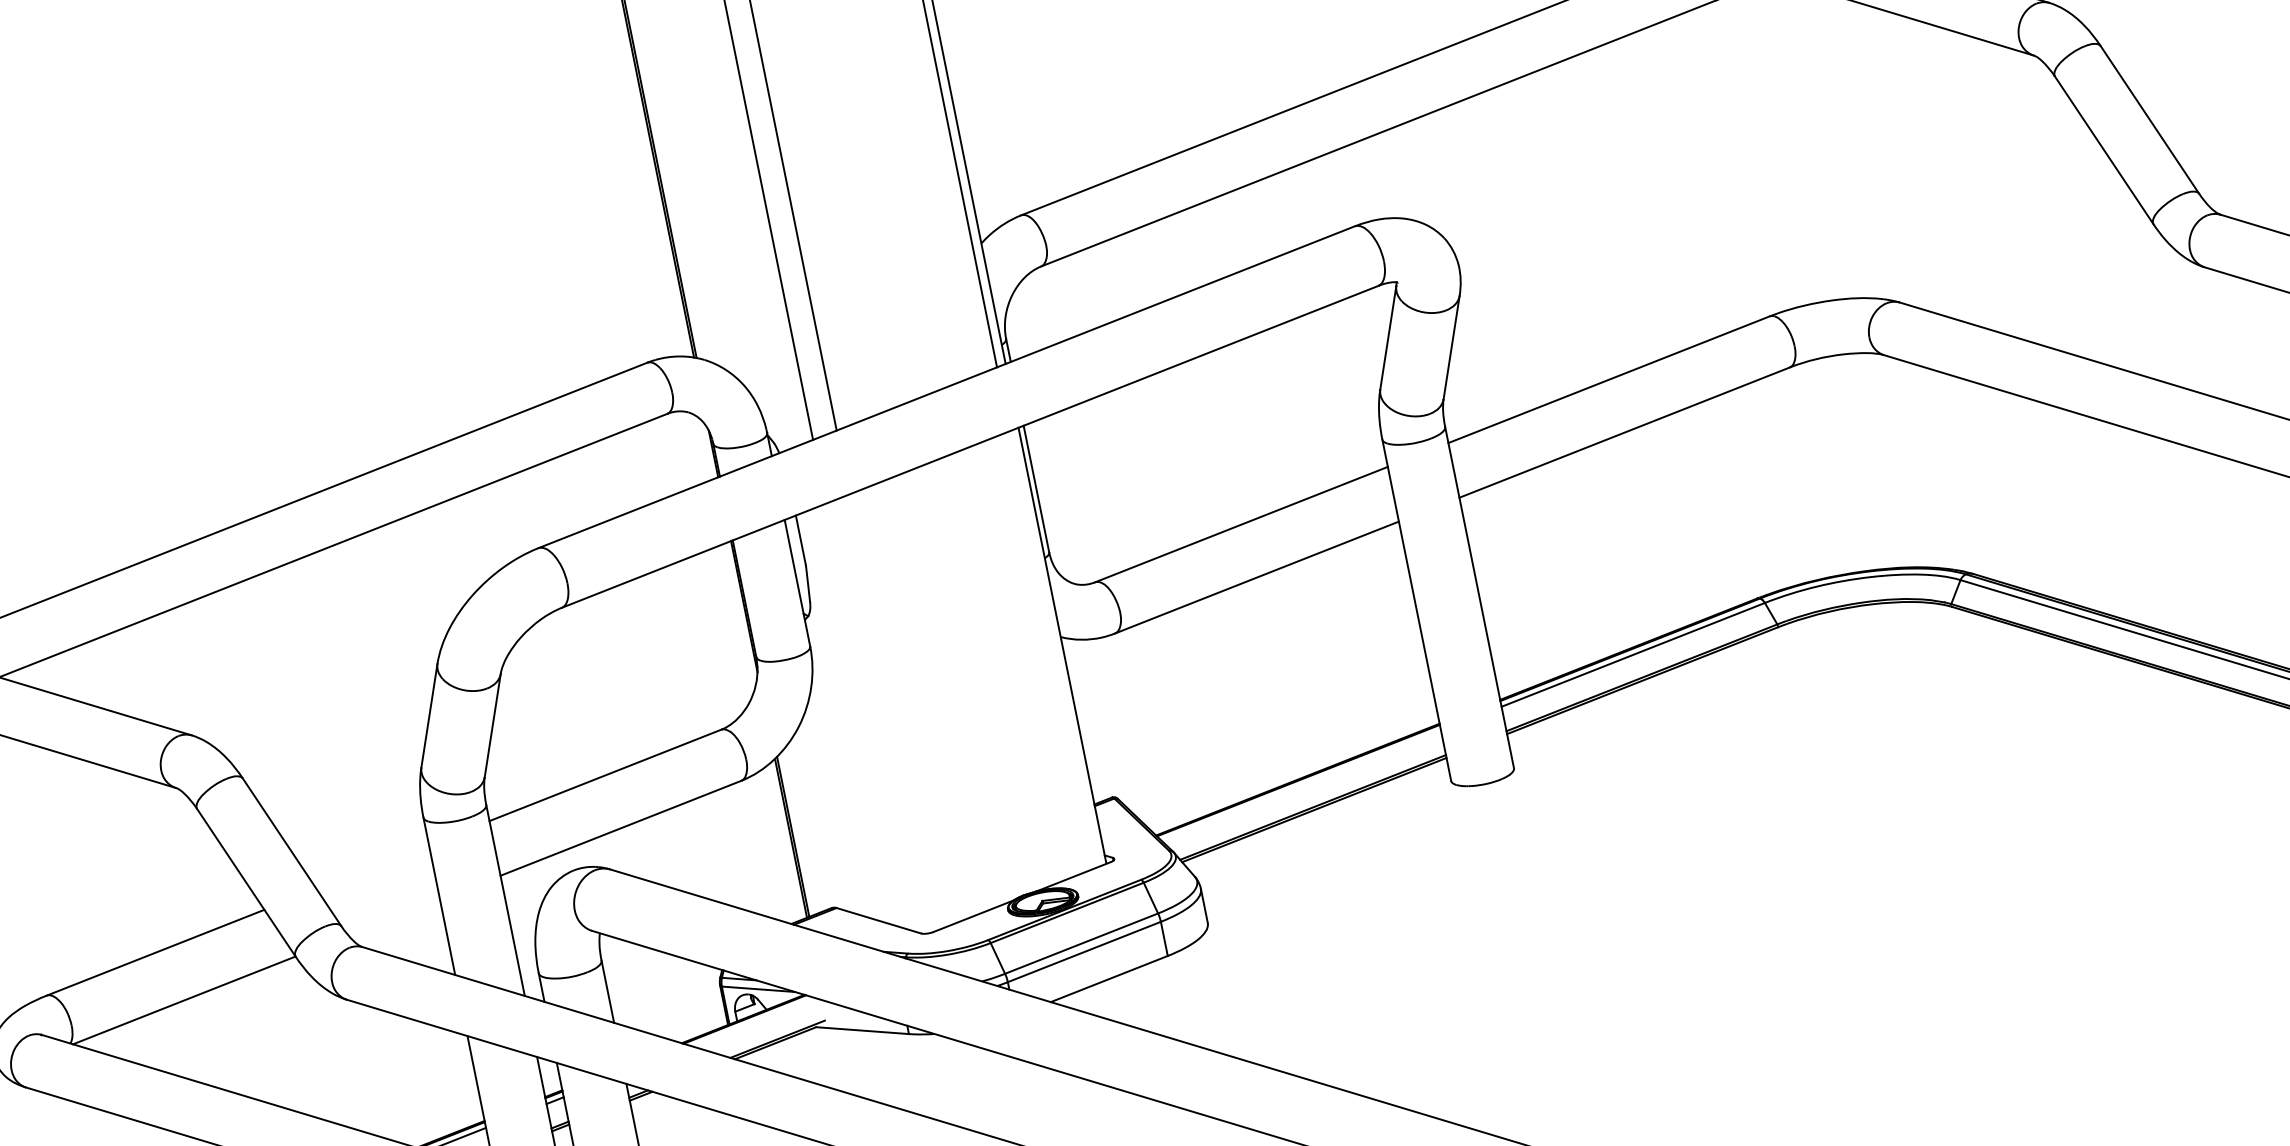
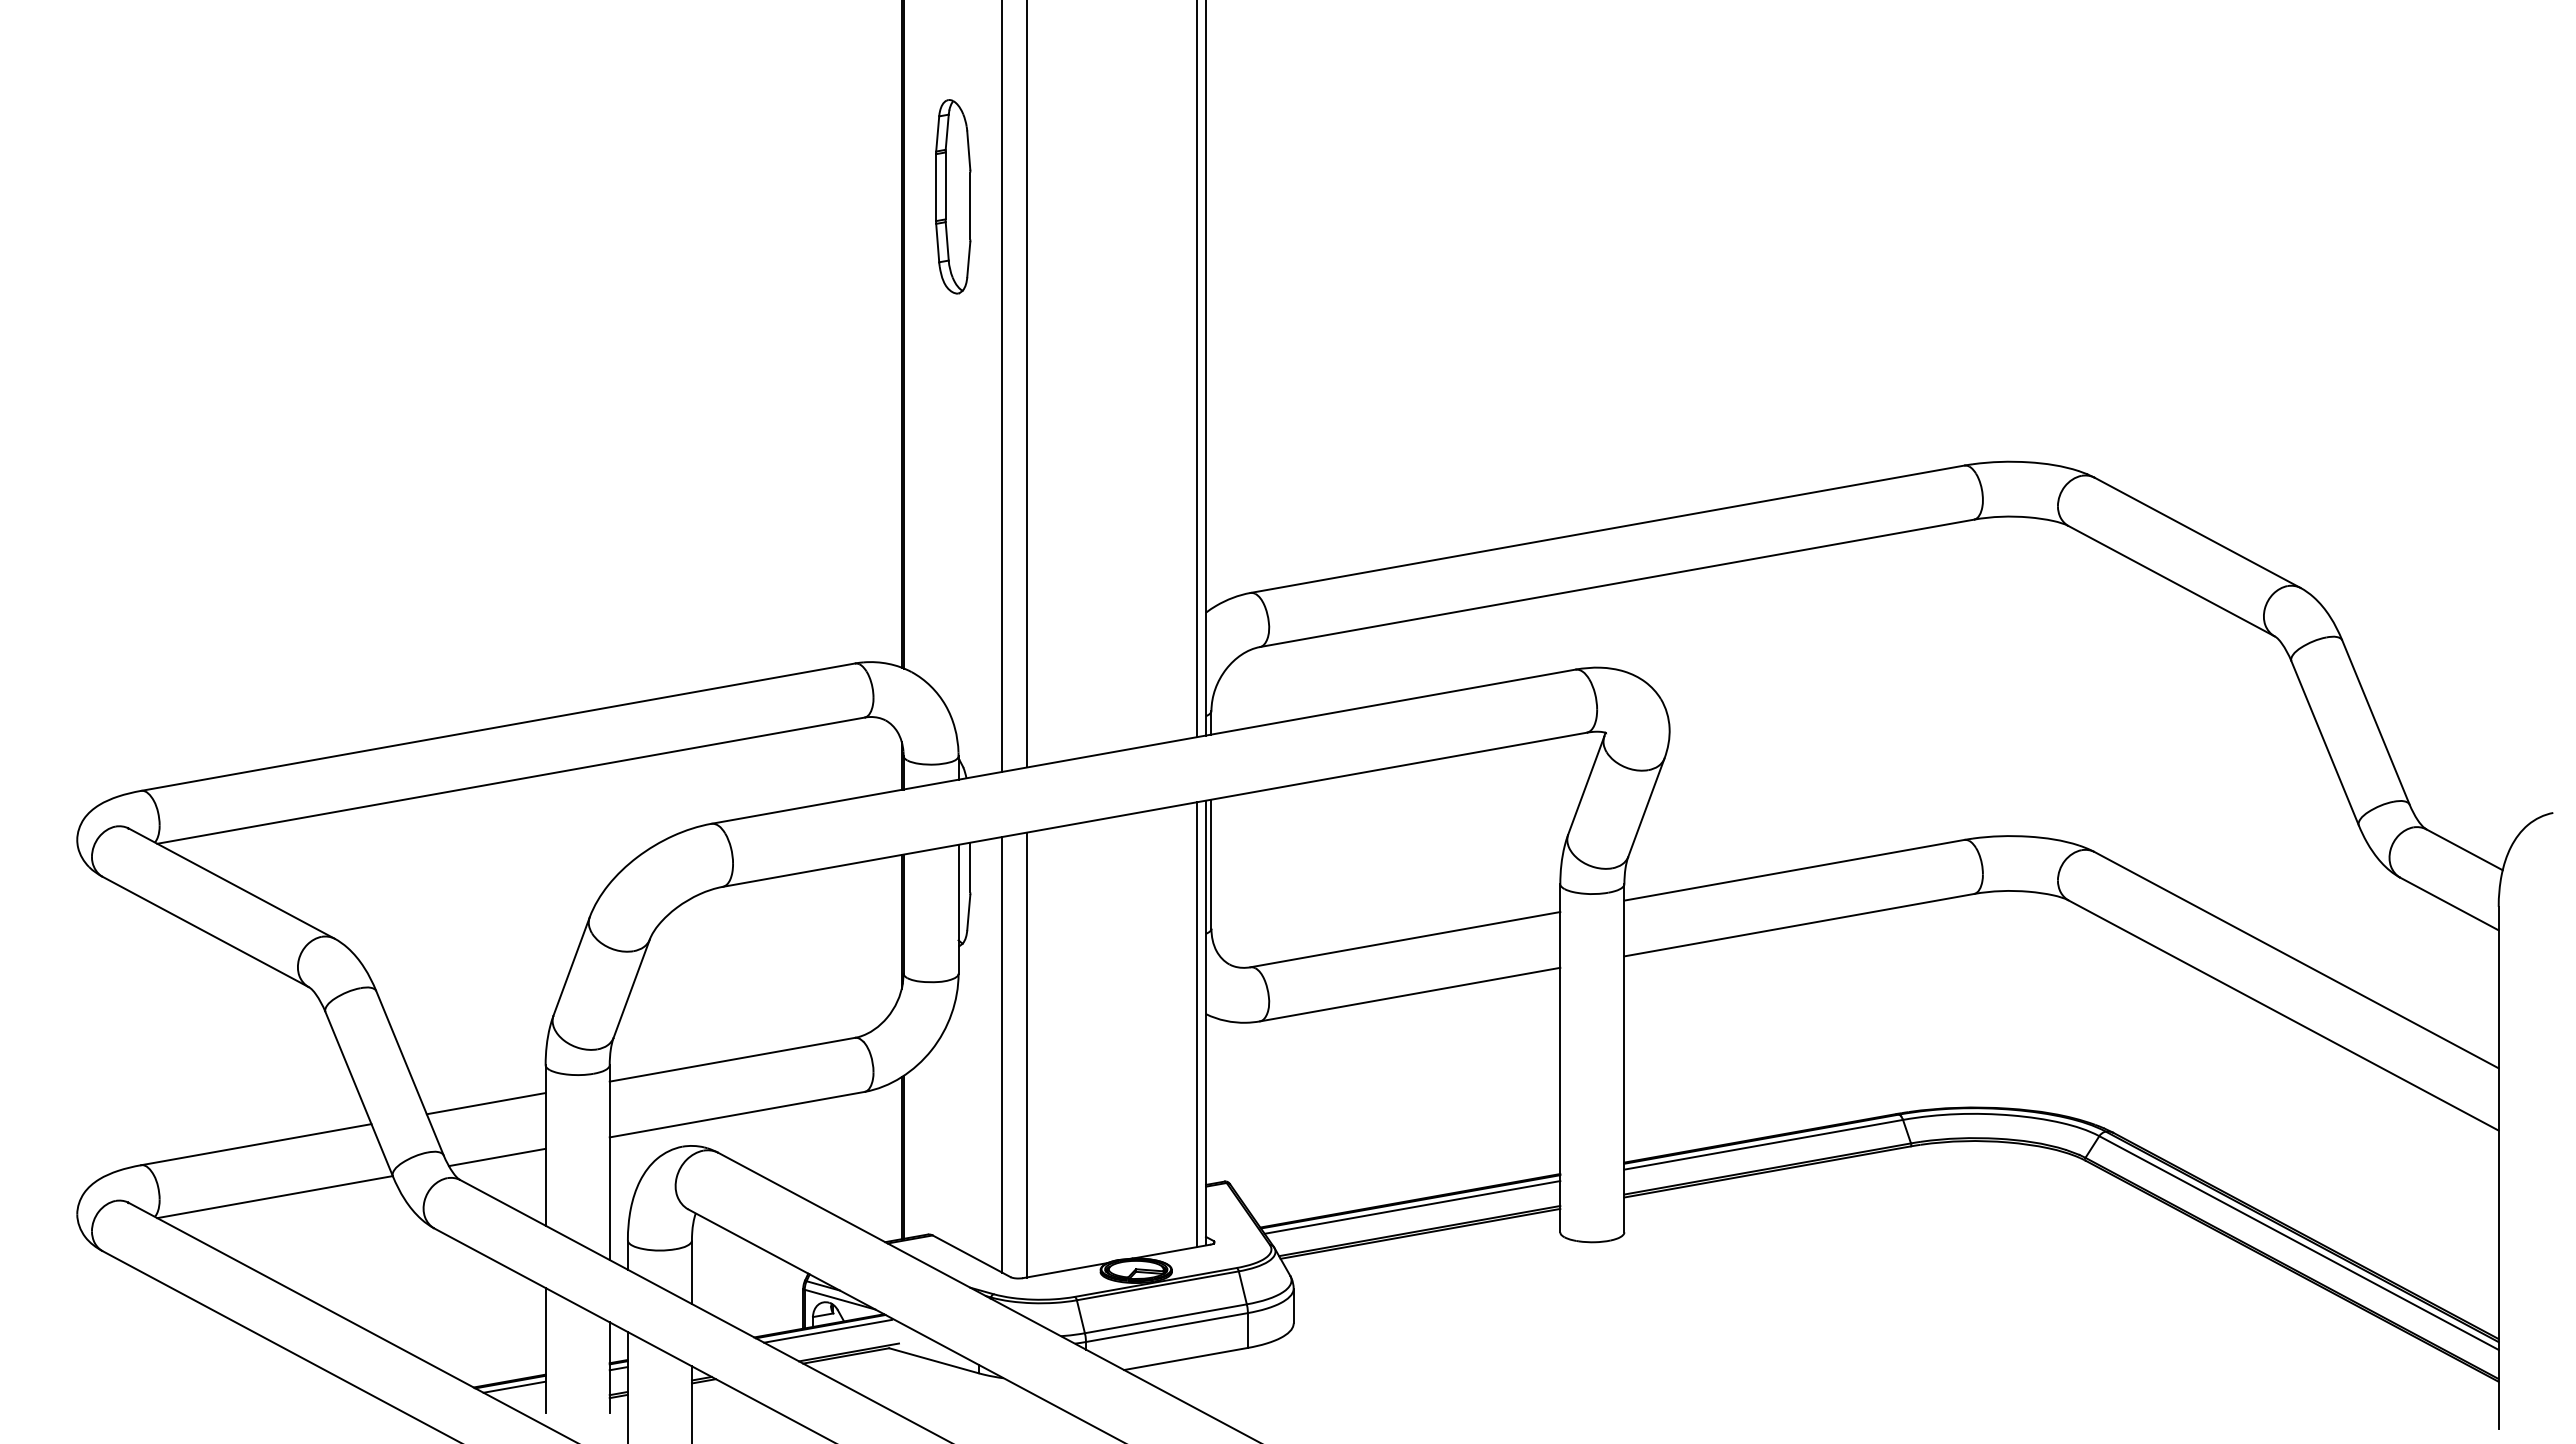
line: (1053, 649) -> (1196, 1024), added
line: (893, 712) -> (1027, 1055), added
line: (869, 716) -> (1002, 1054), added
line: (1301, 785) -> (1412, 1207), added
line: (372, 867) -> (485, 1103), added
line: (393, 917) -> (496, 1157), added
line: (753, 1021) -> (828, 1330), added

